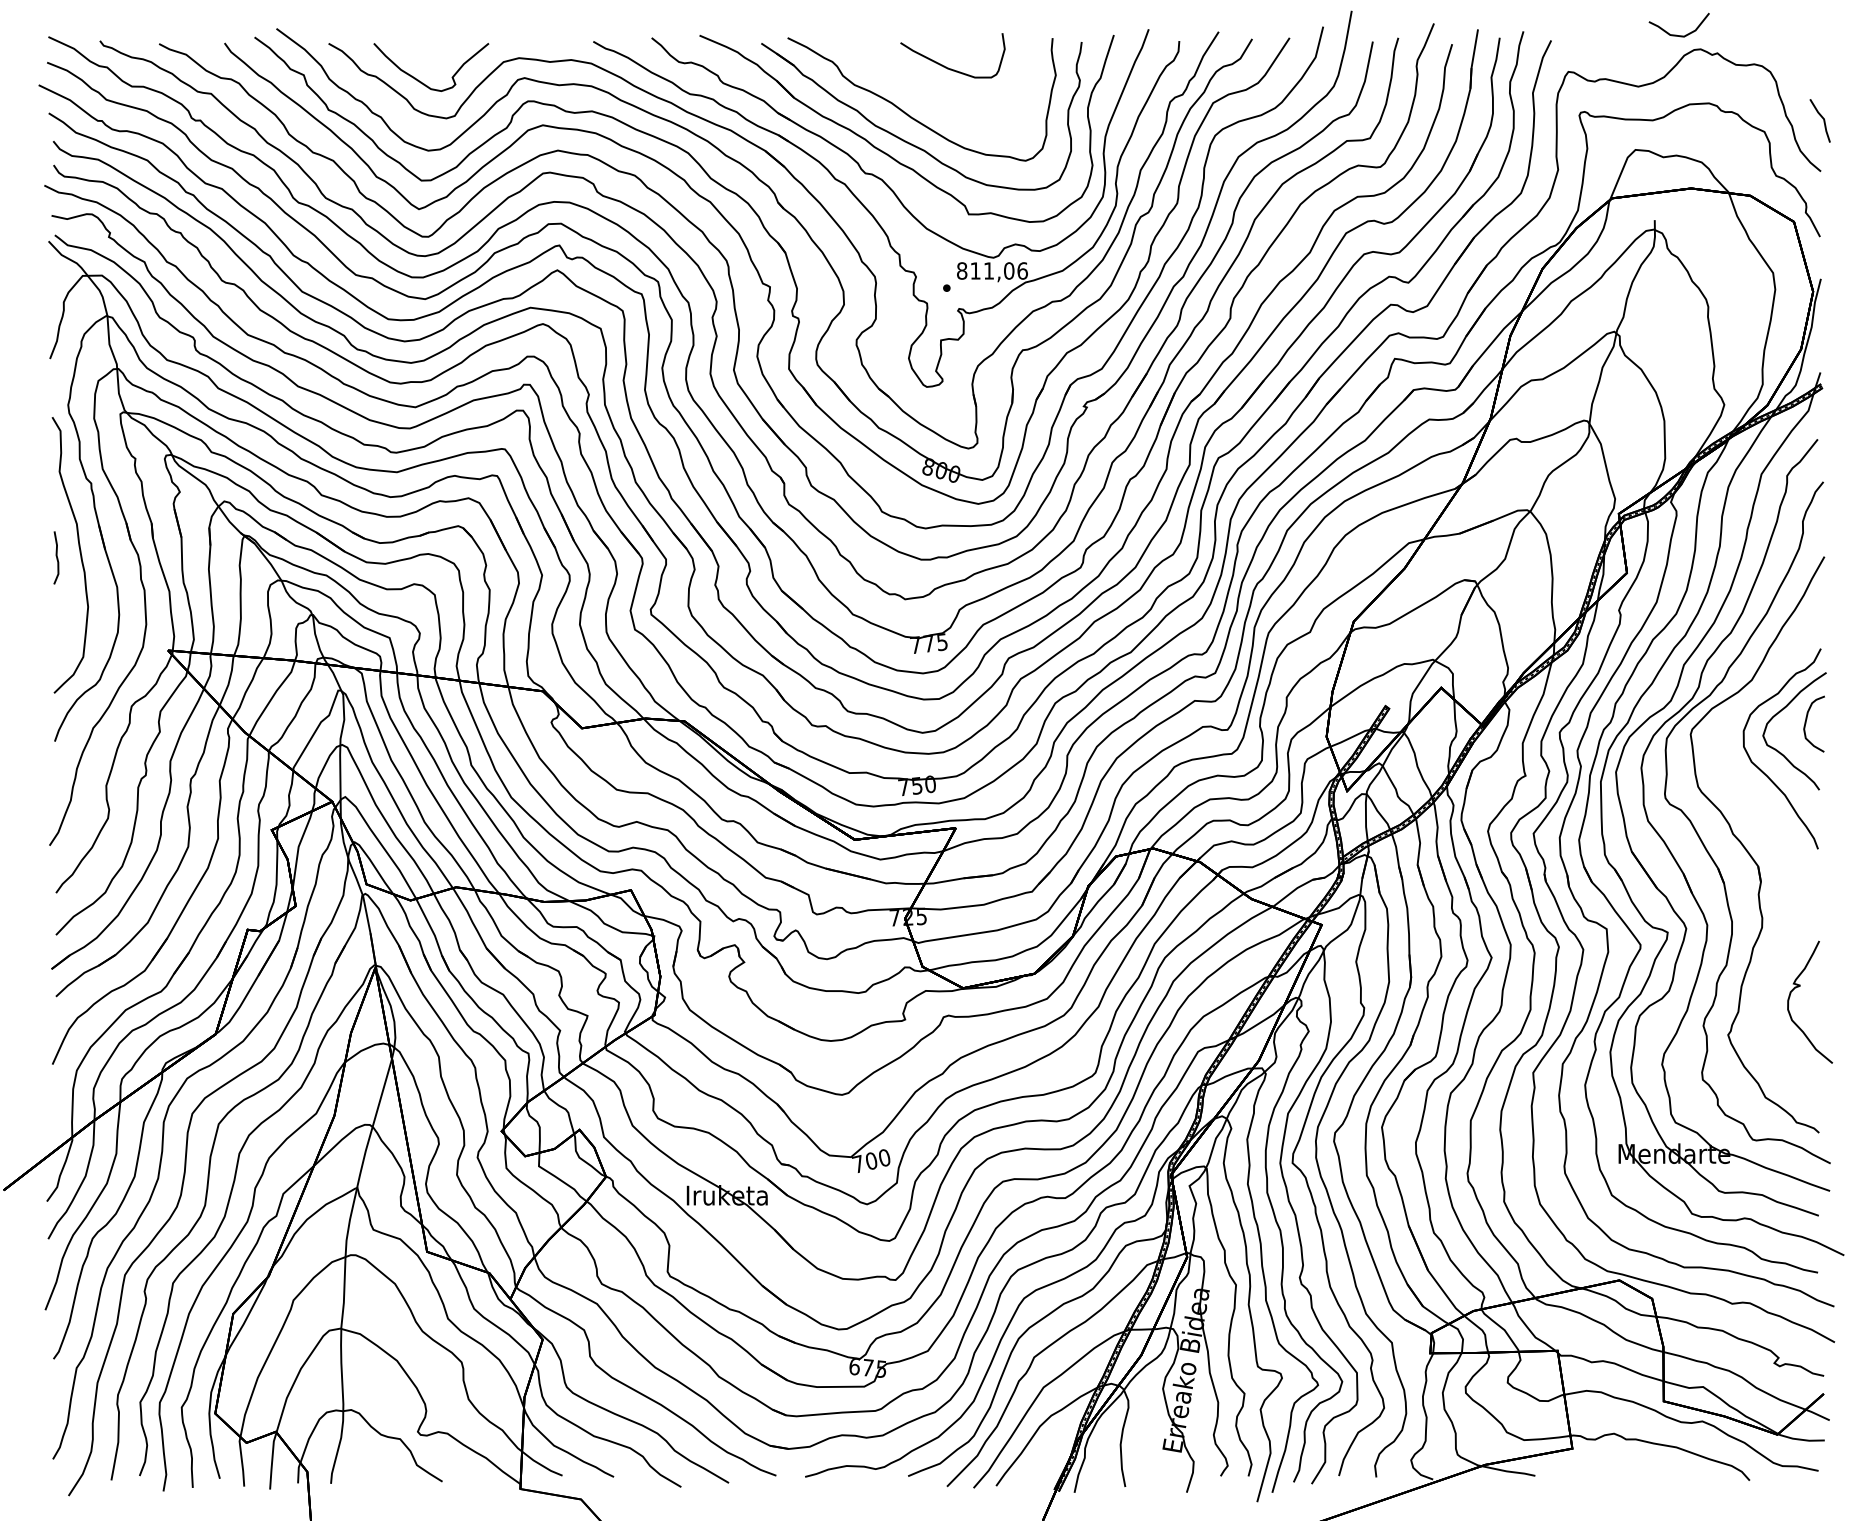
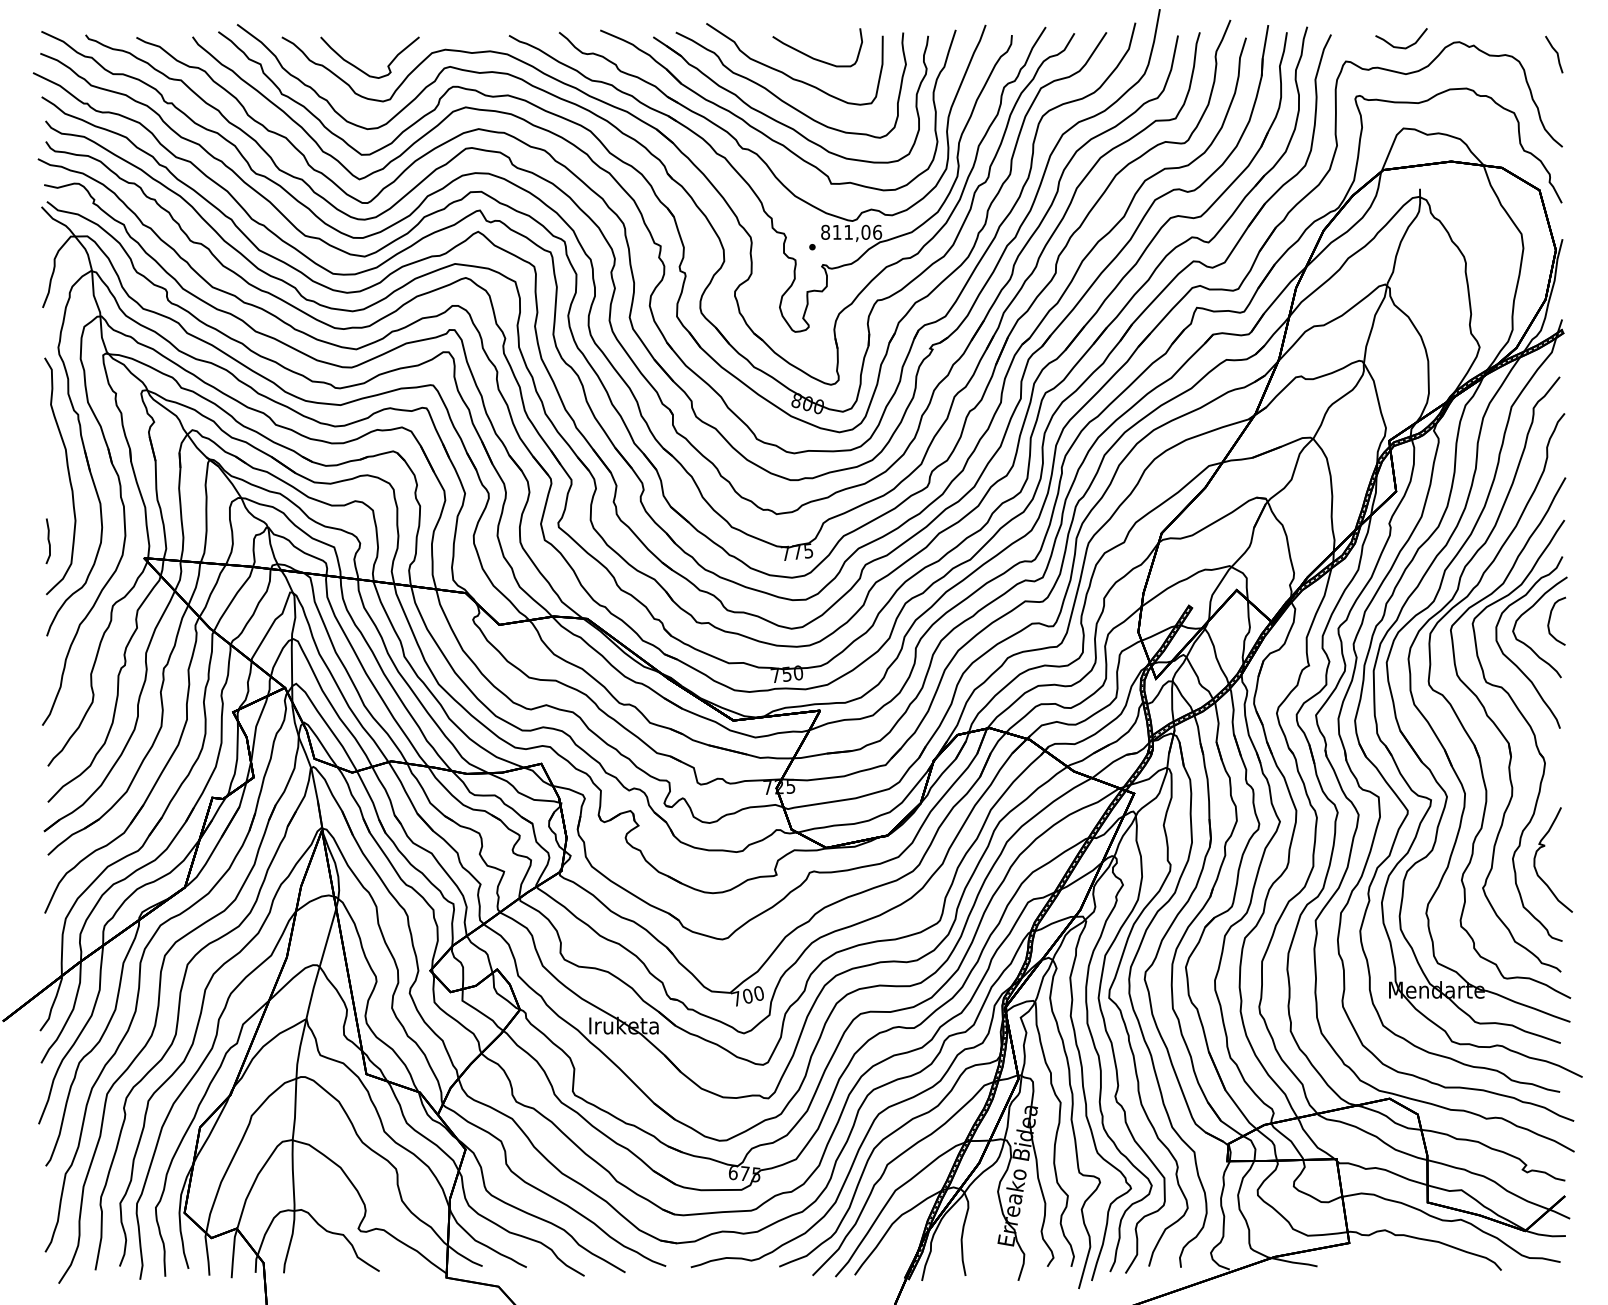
curve: (1676, 34) -> (1399, 46), moved
curve: (920, 88) -> (789, 75), added
line: (1821, 117) -> (1555, 51), moved
curve: (56, 557) -> (48, 540), moved
part: (1779, 843) -> (1527, 723), added

